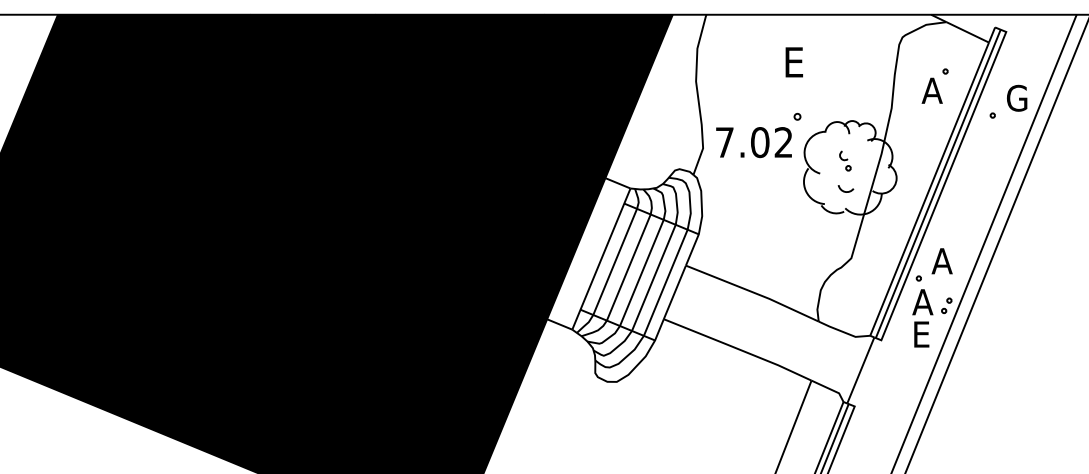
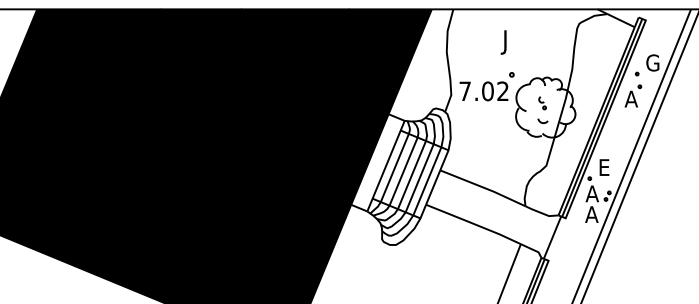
text: (790, 66) -> (507, 42), E -> J
part: (935, 85) -> (633, 95), moved
text: (941, 261) -> (604, 167), A -> E
text: (921, 334) -> (591, 214), E -> A

